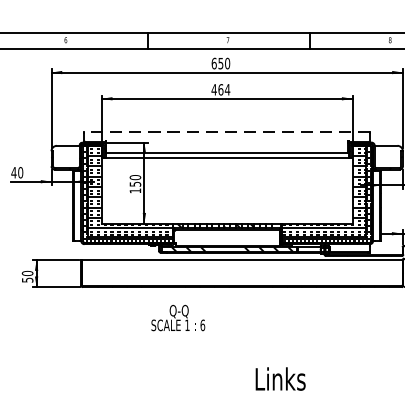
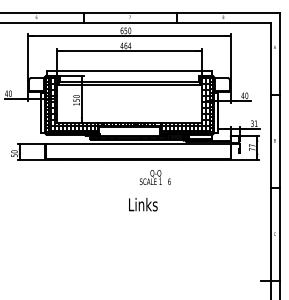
line: (227, 132) -> (129, 70), dashed -> solid
text: (176, 318) -> (154, 177), moved
text: (280, 378) -> (143, 204), moved

